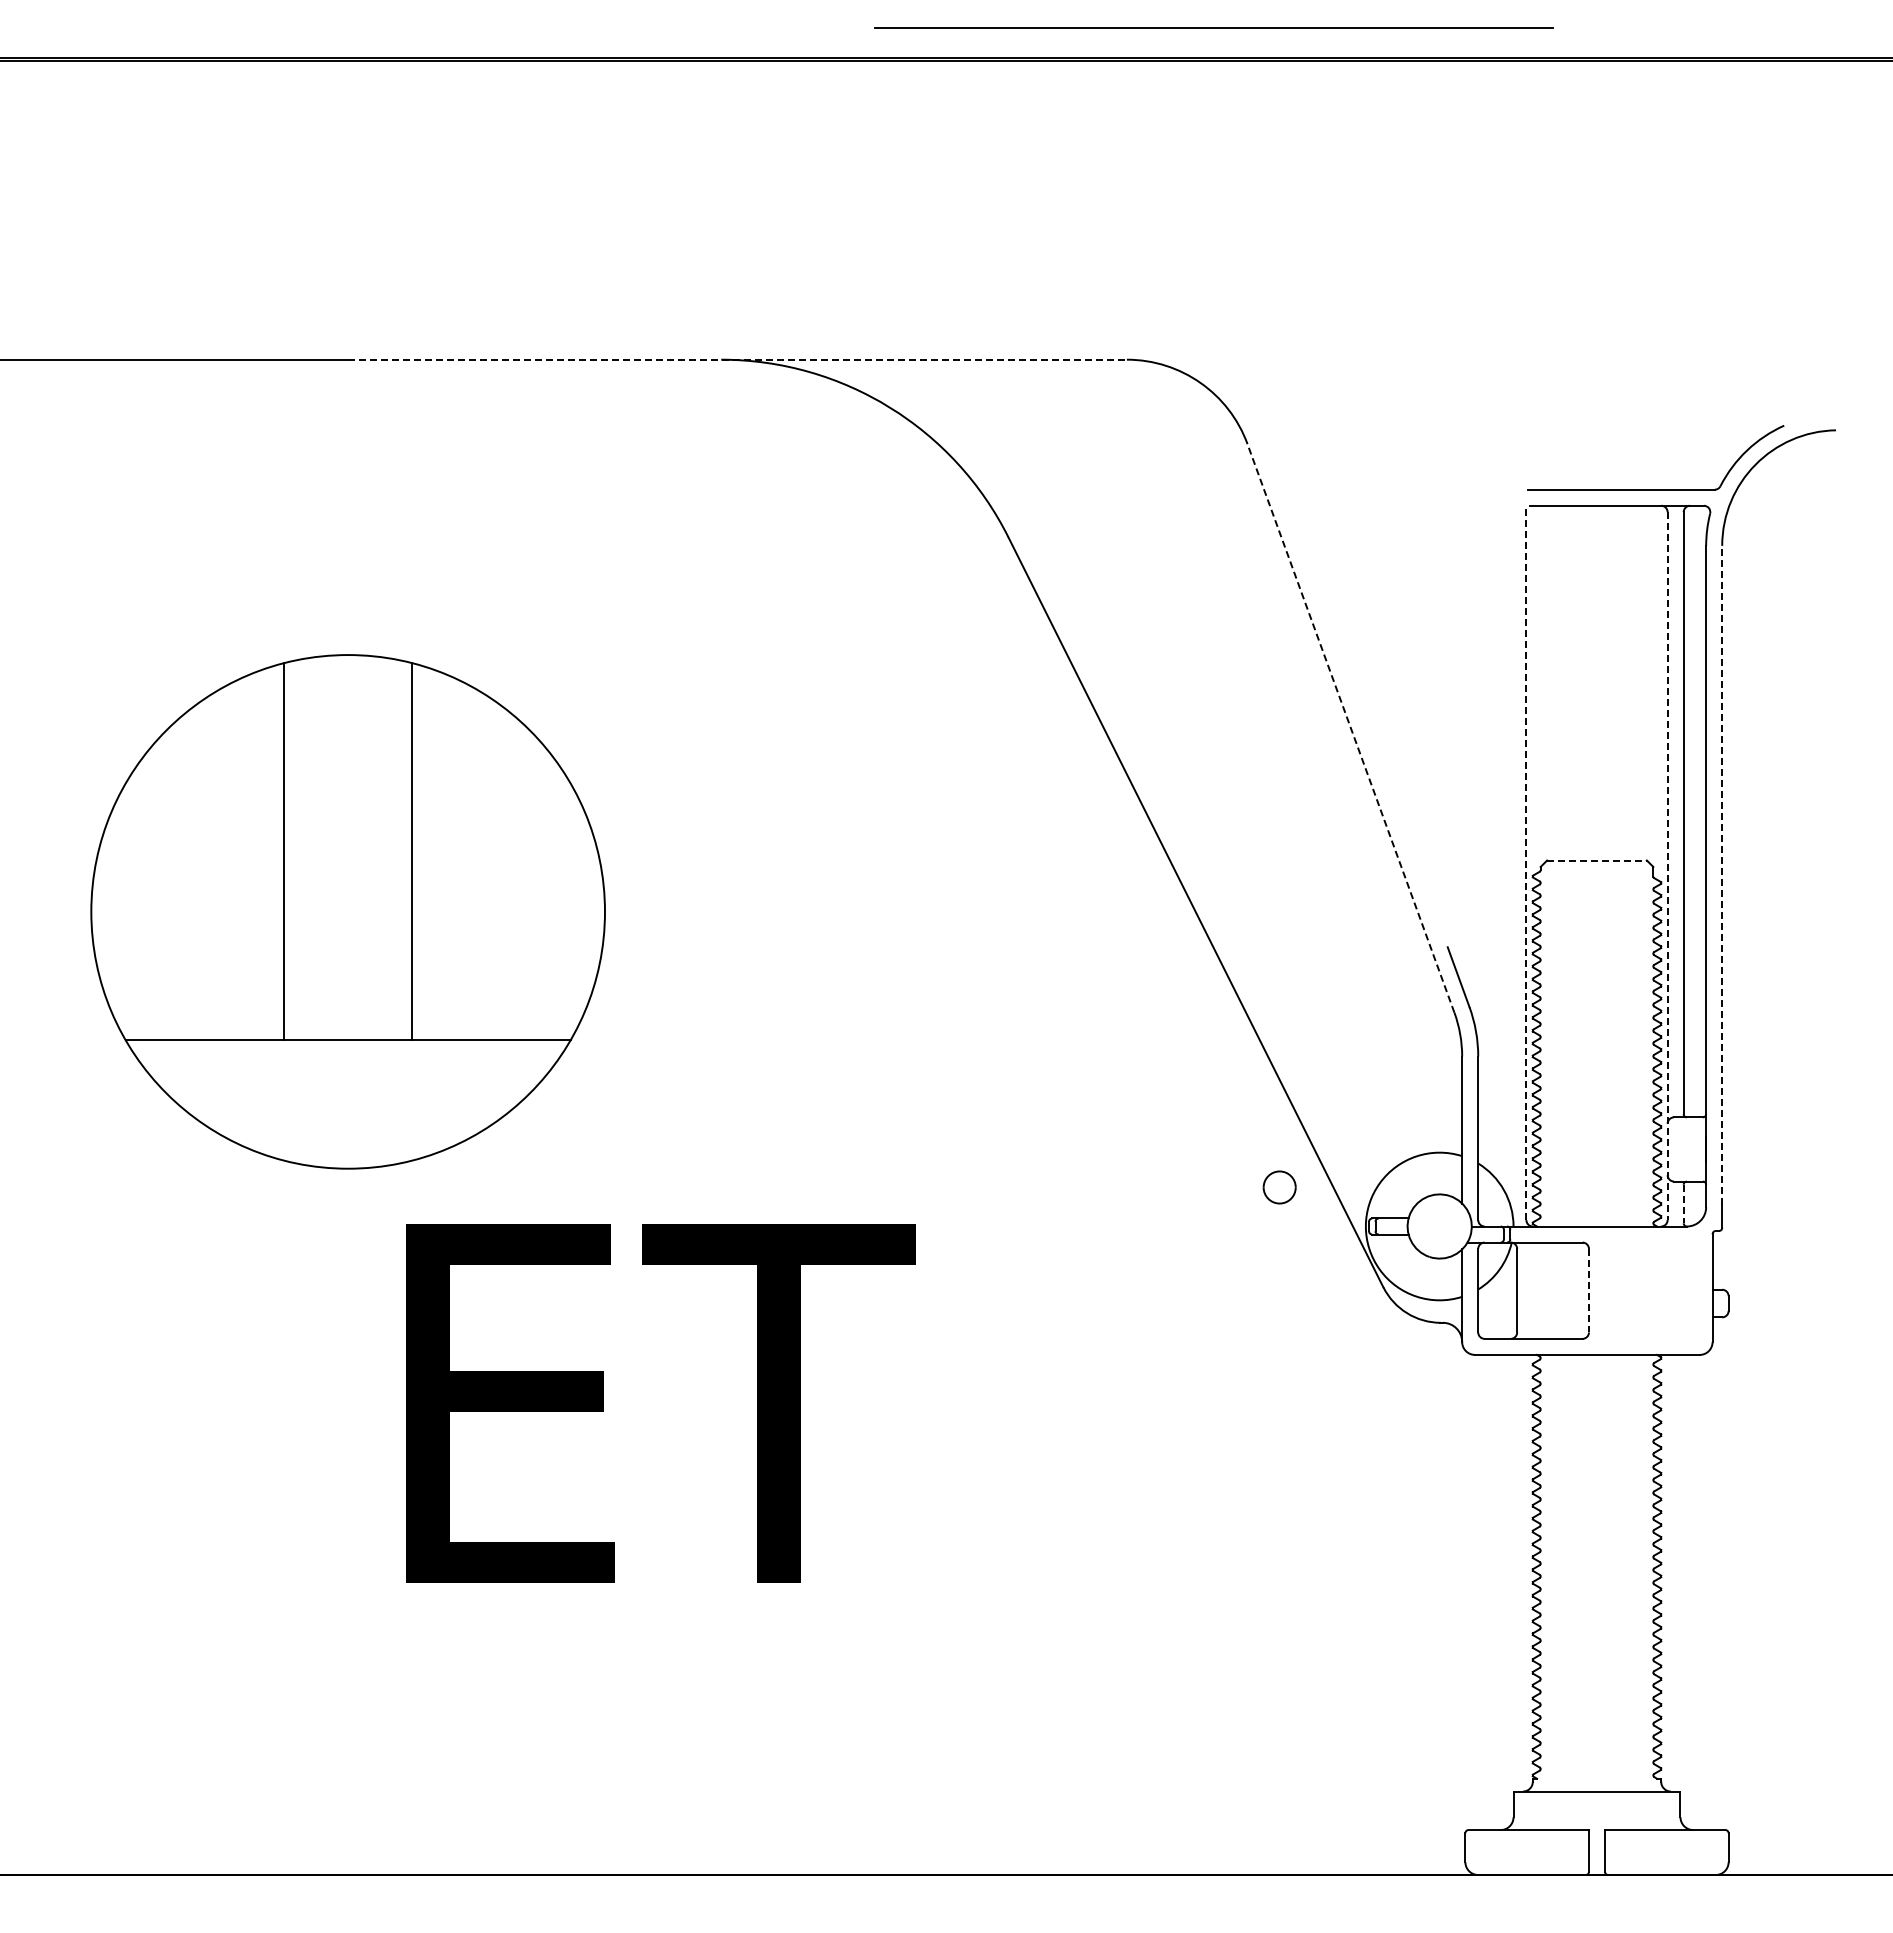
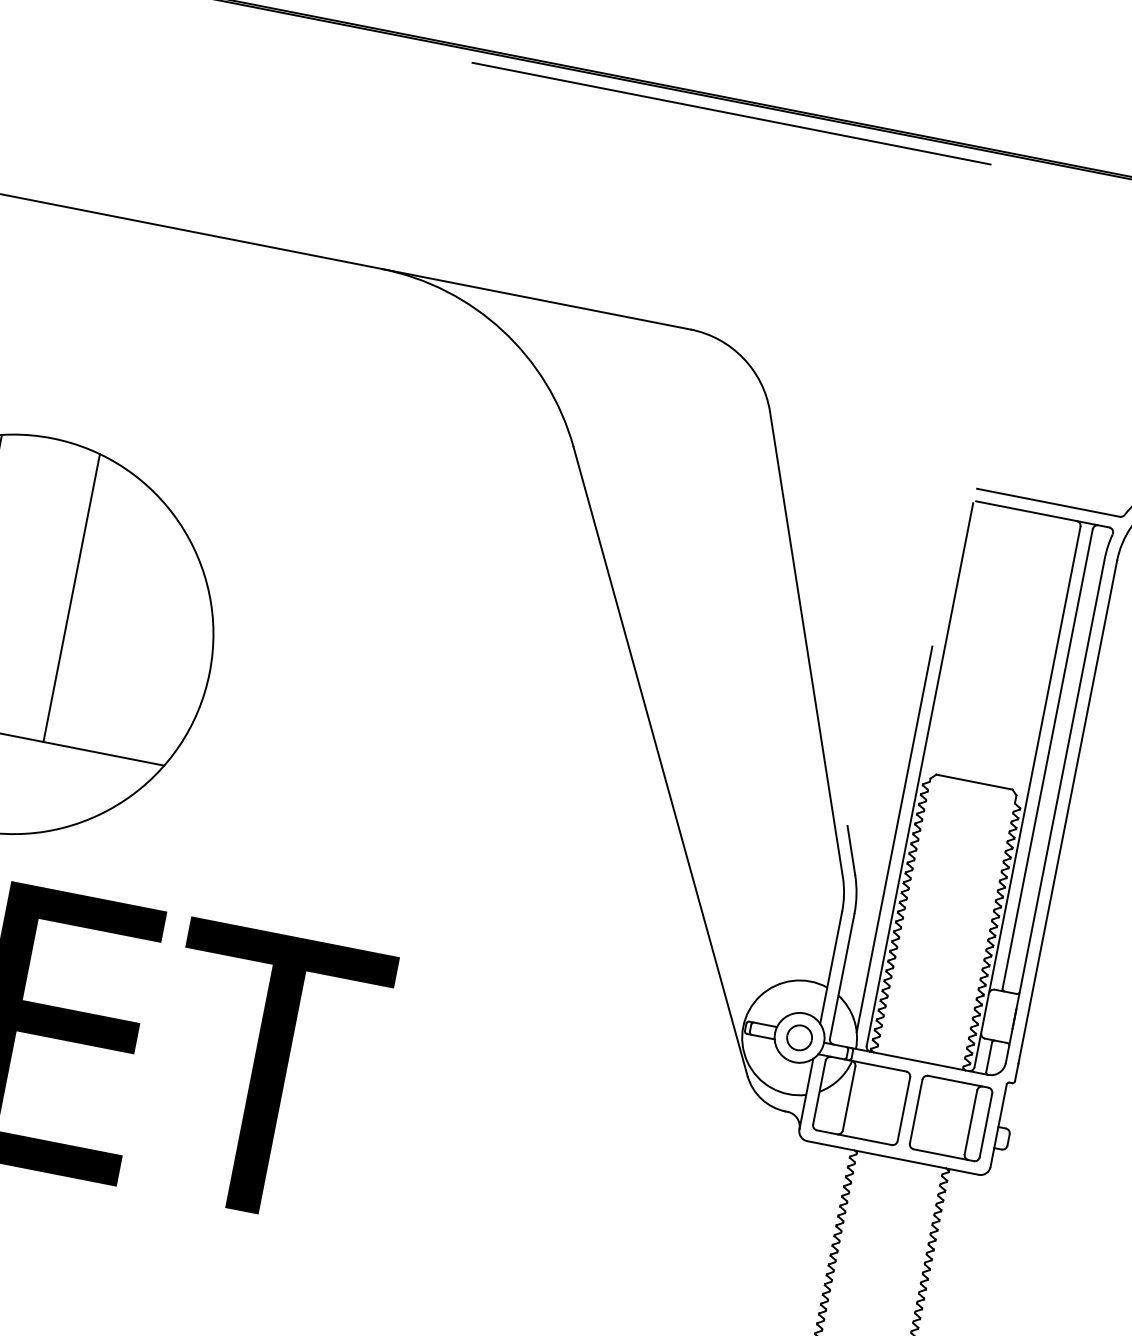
line: (1213, 27) -> (731, 113), moved
line: (738, 359) -> (394, 271), dashed -> solid
line: (1350, 727) -> (806, 643), dashed -> solid
line: (1597, 860) -> (974, 782), dashed -> solid
line: (1526, 864) -> (920, 774), dashed -> solid
line: (1667, 866) -> (1027, 797), dashed -> solid
line: (1722, 874) -> (1068, 811), dashed -> solid
line: (1510, 952) -> (894, 839), added
part: (1279, 1187) -> (799, 1037), moved
line: (1683, 1204) -> (988, 1057), dashed -> solid
line: (1588, 1290) -> (903, 1109), dashed -> solid
part: (1650, 1290) -> (950, 1118), added

